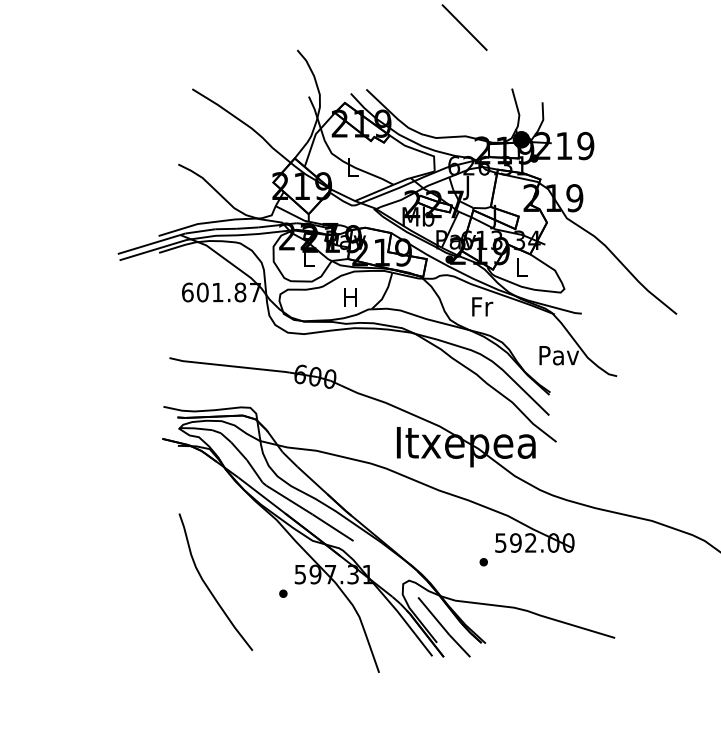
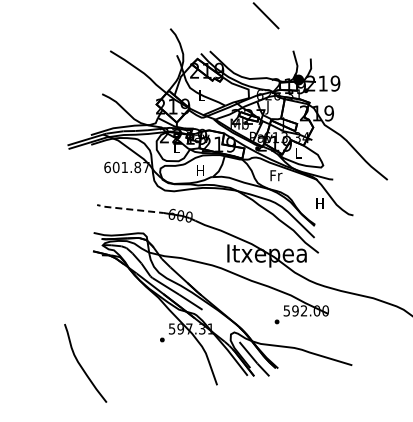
text: (559, 355) -> (320, 203), Pav -> H
line: (229, 365) -> (131, 209), solid -> dashed
curve: (210, 587) -> (82, 366), moved

